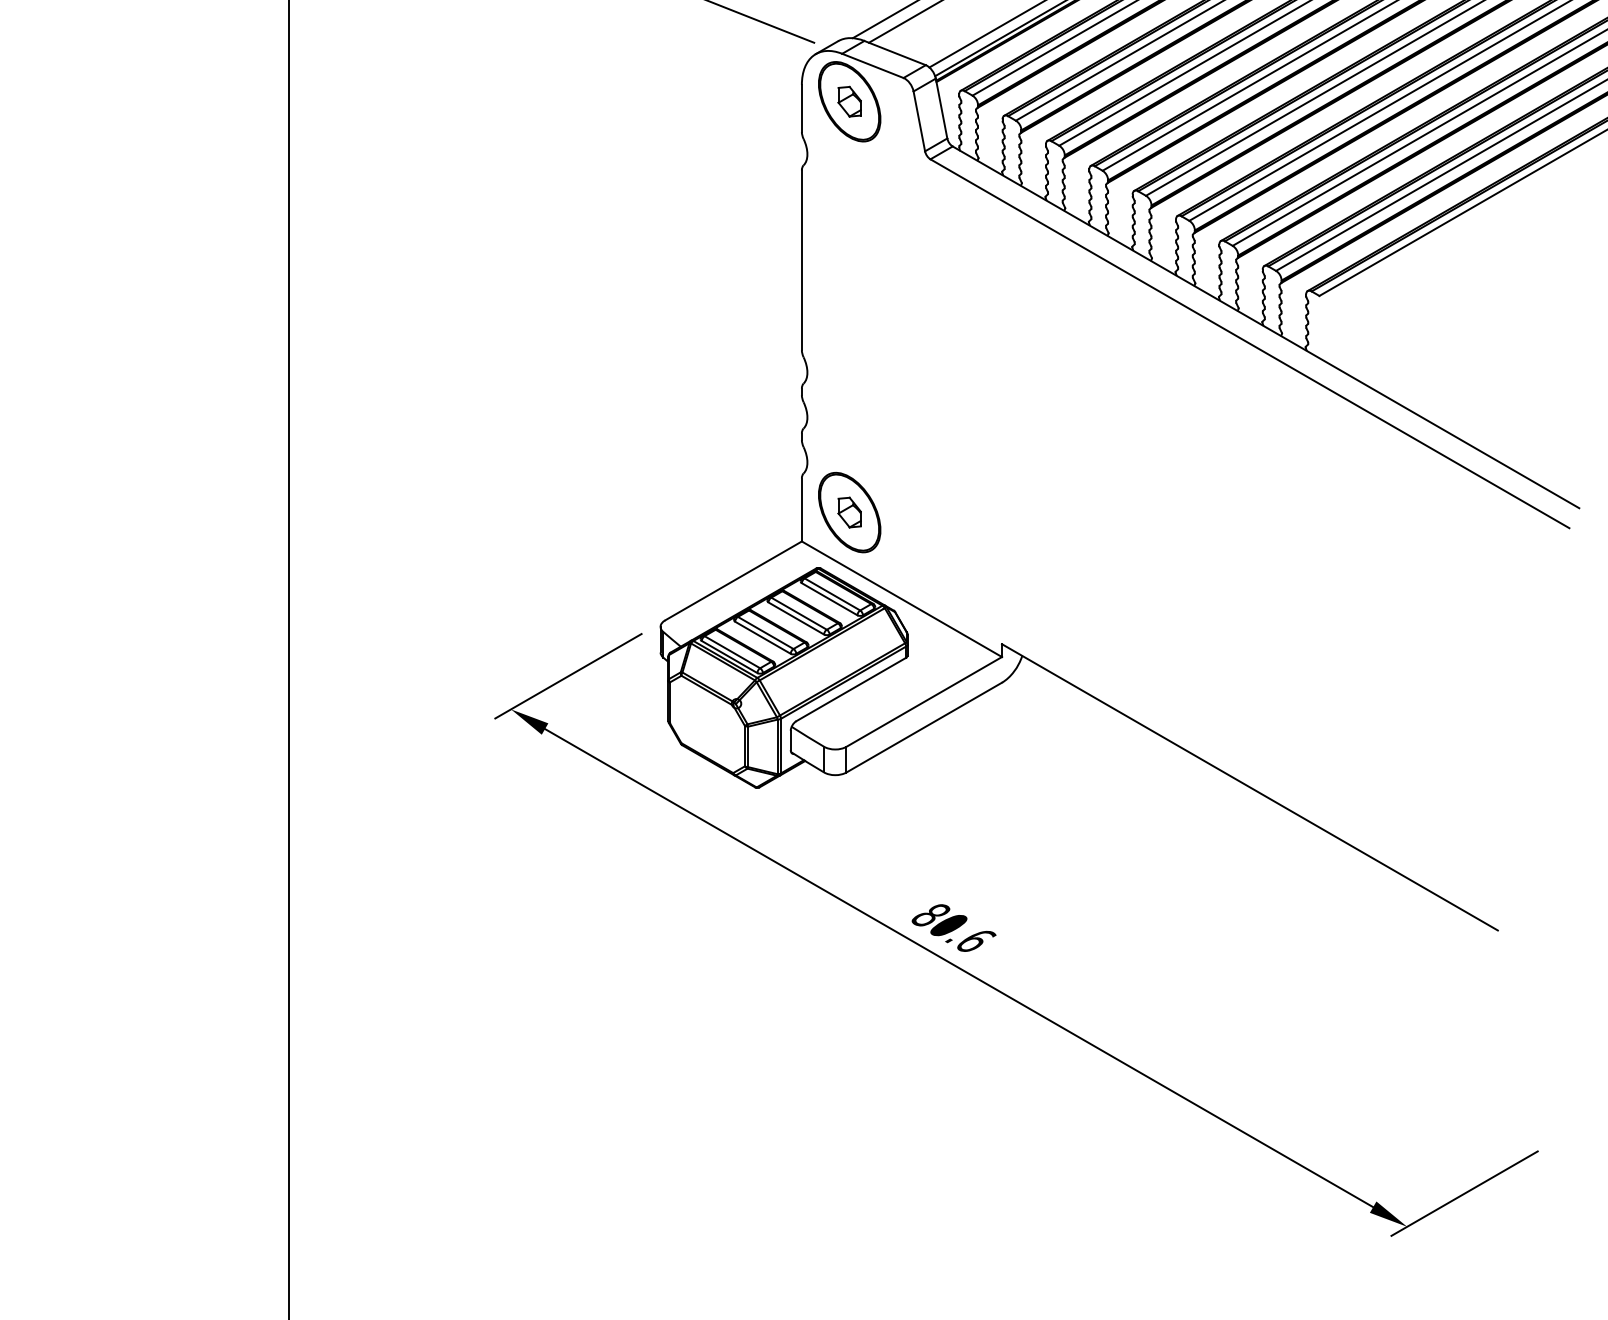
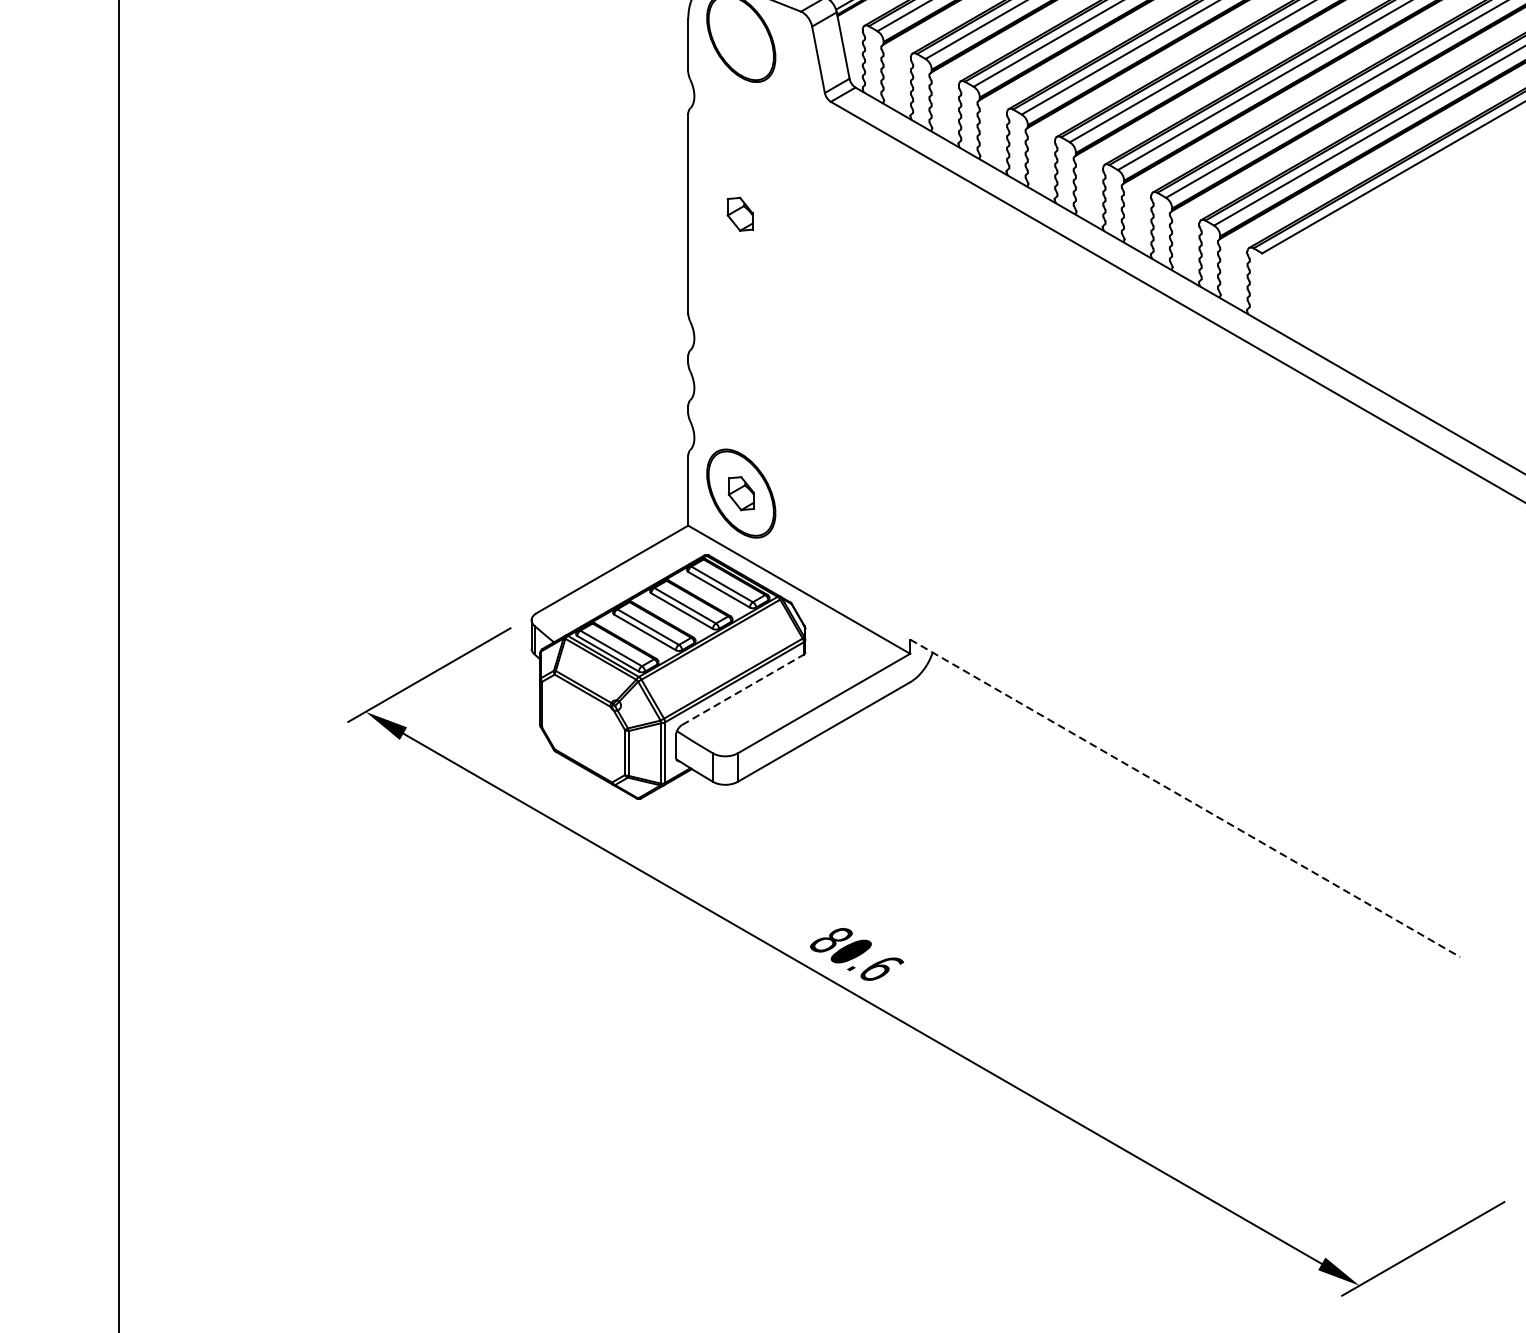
part: (849, 101) -> (739, 214), moved
line: (851, 689) -> (743, 689), solid -> dashed
line: (1250, 787) -> (1185, 798), solid -> dashed

